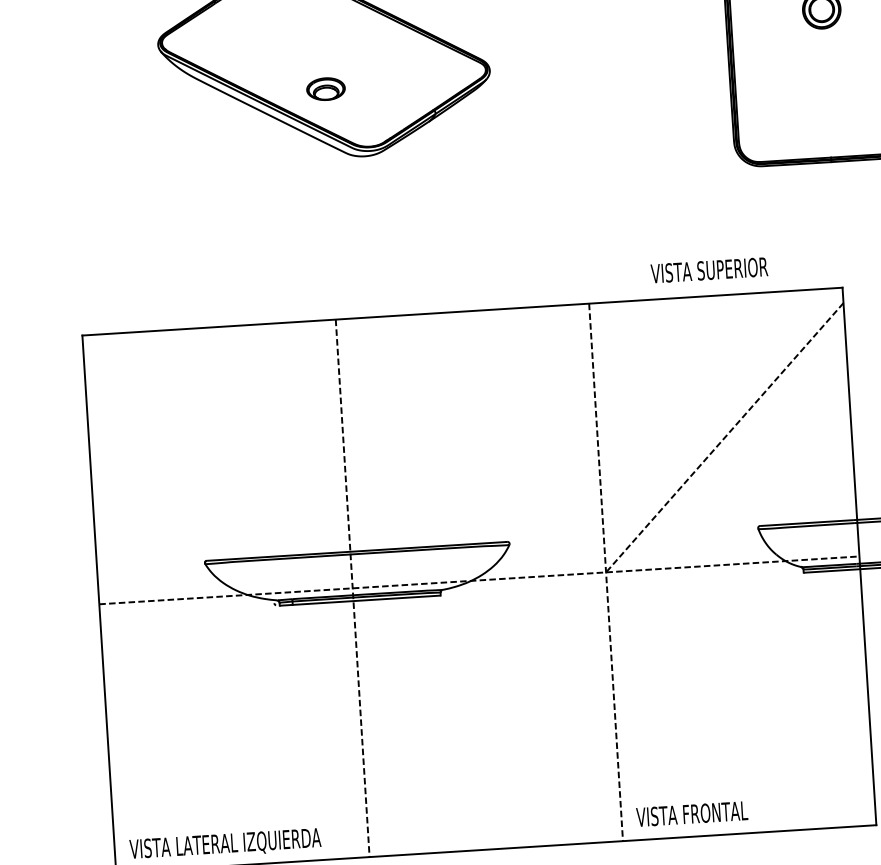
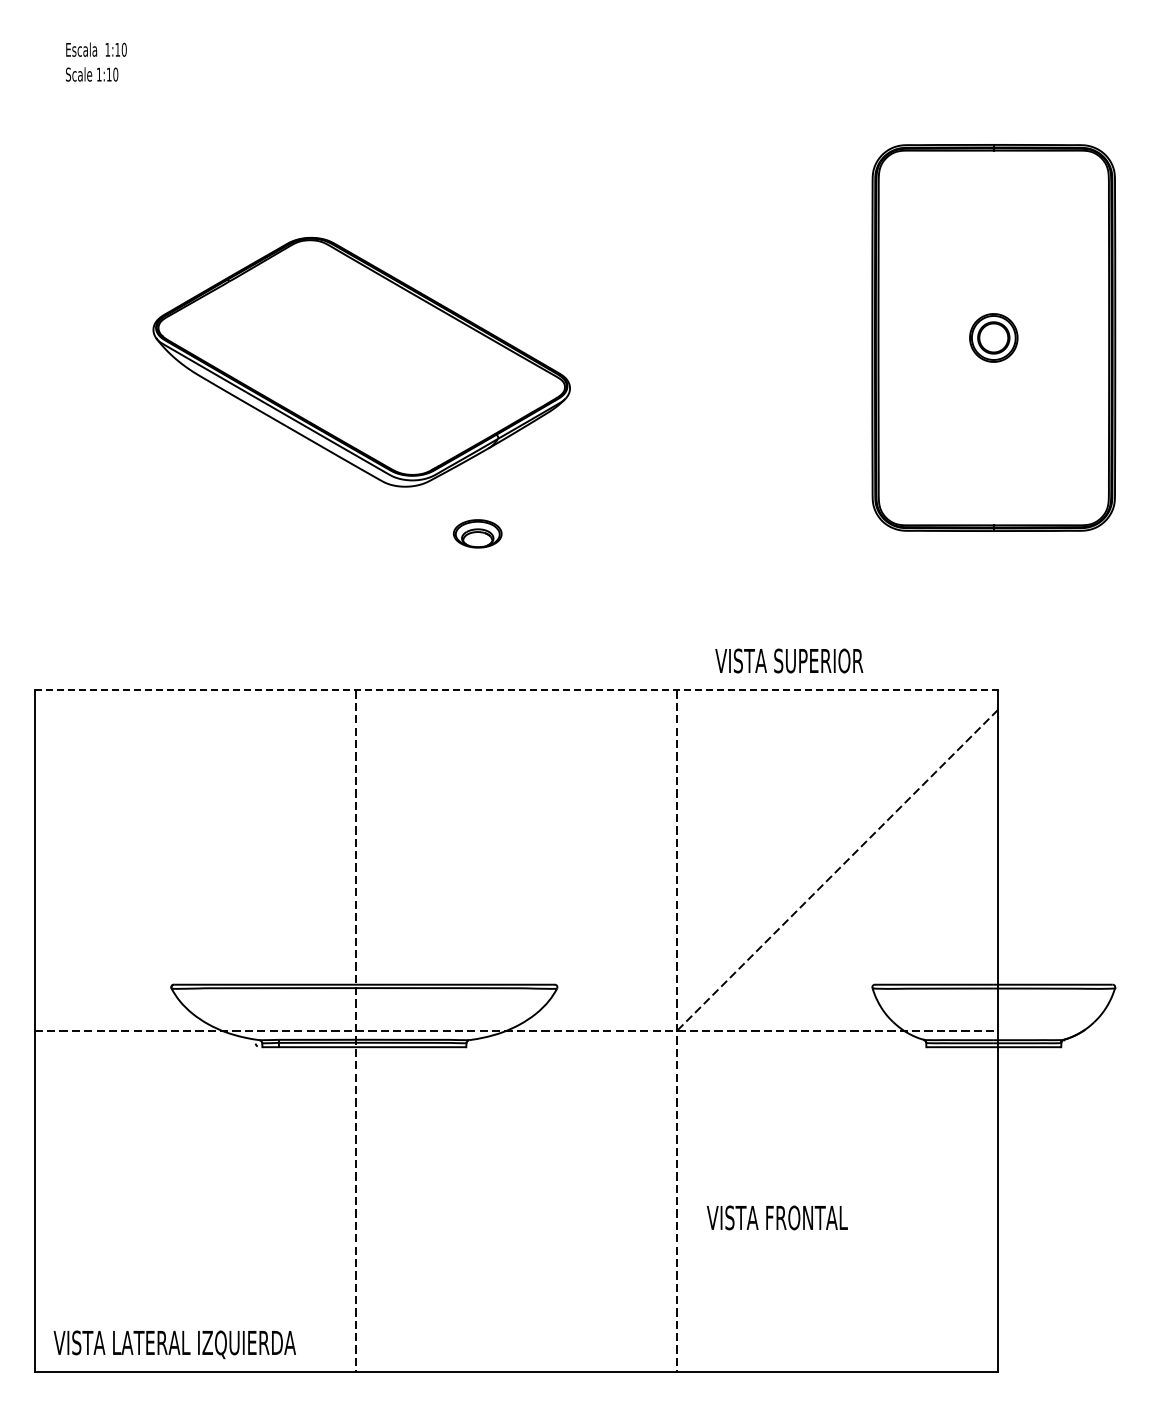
part: (325, 88) -> (477, 533), moved
text: (709, 269) -> (789, 660), moved
line: (462, 311) -> (516, 690), solid -> dashed
text: (692, 813) -> (777, 1217), moved

